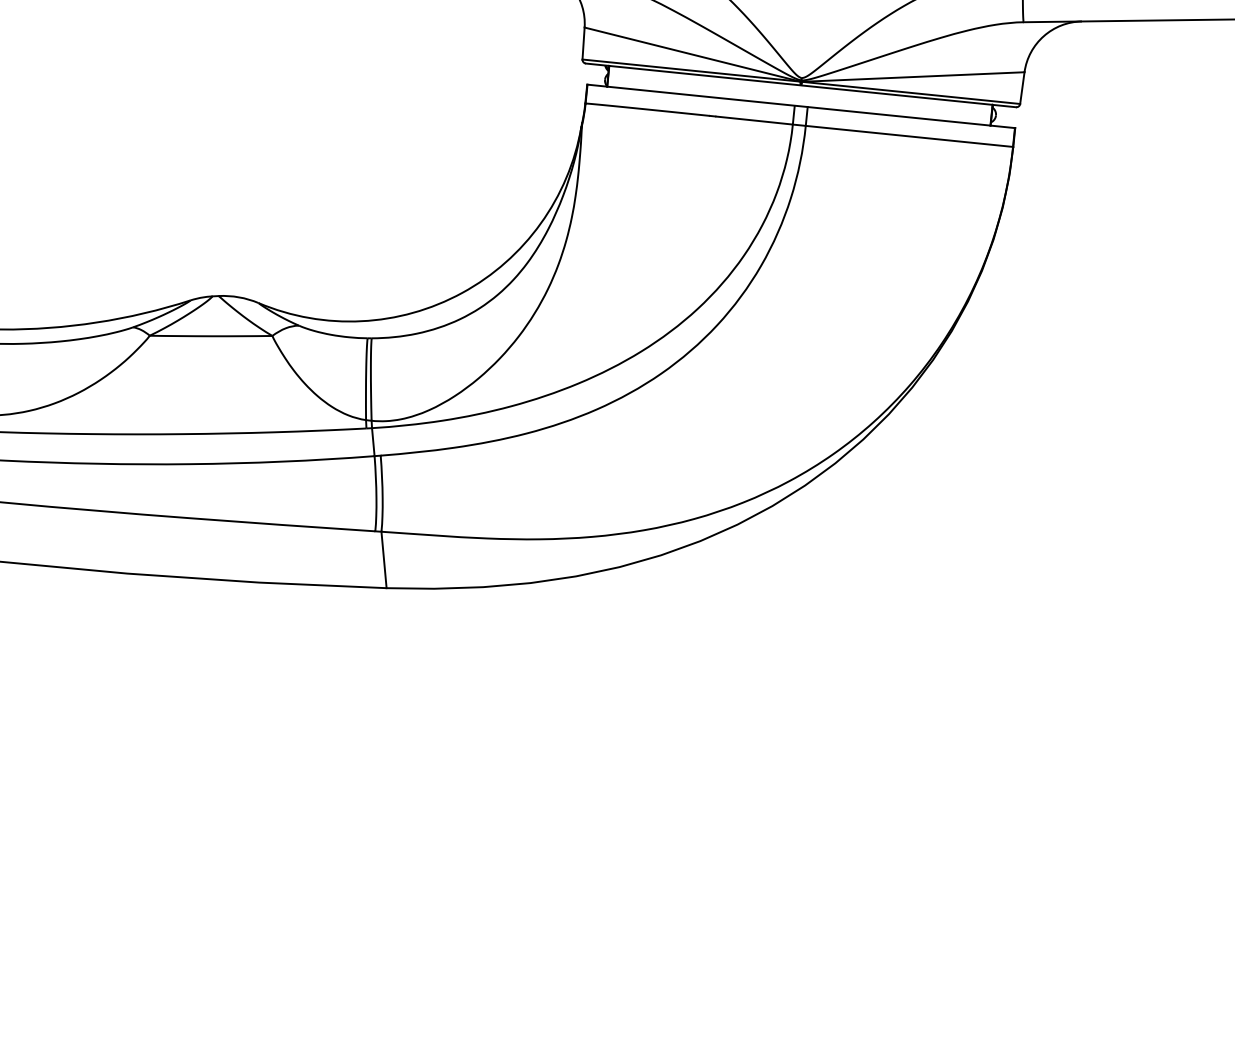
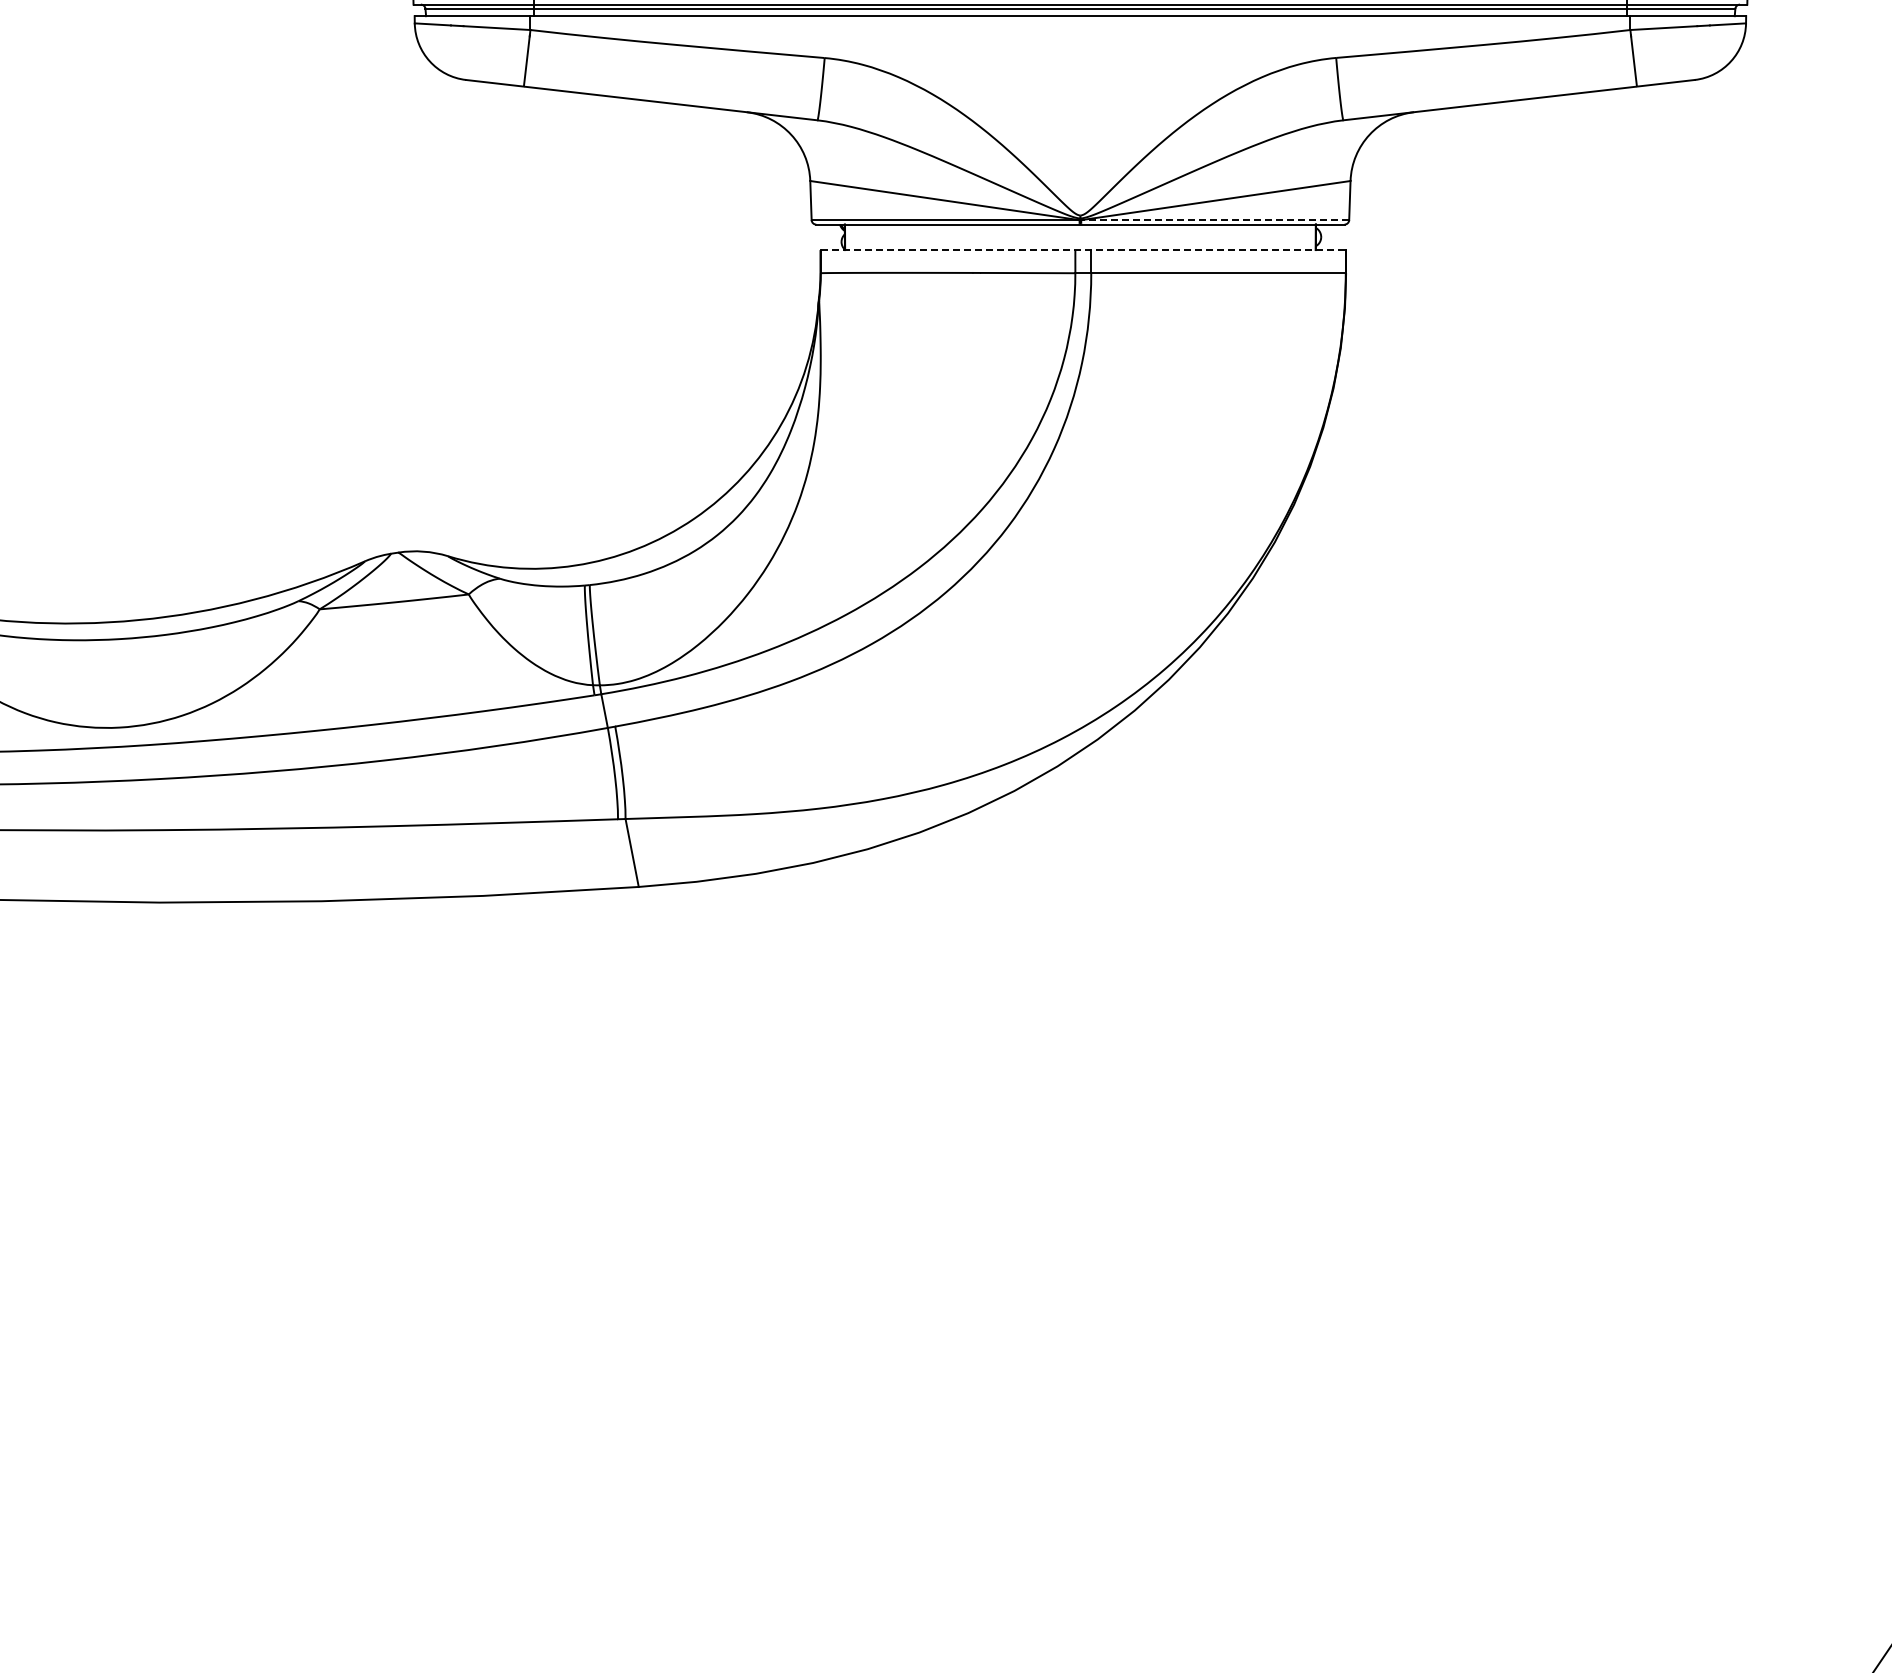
line: (911, 93) -> (1215, 220), solid -> dashed
line: (801, 106) -> (1083, 250), solid -> dashed

